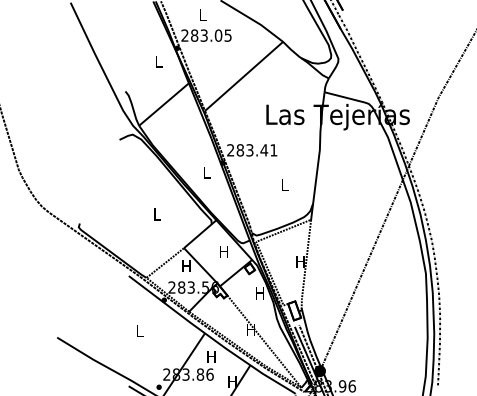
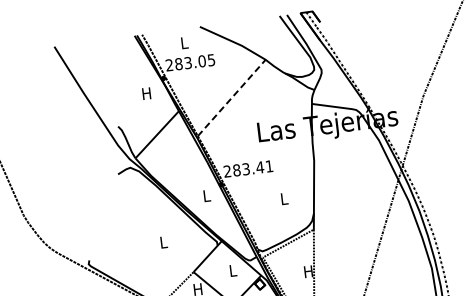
text: (158, 61) -> (146, 93), L -> H
line: (244, 76) -> (232, 98), solid -> dashed
text: (223, 251) -> (232, 270), H -> L

